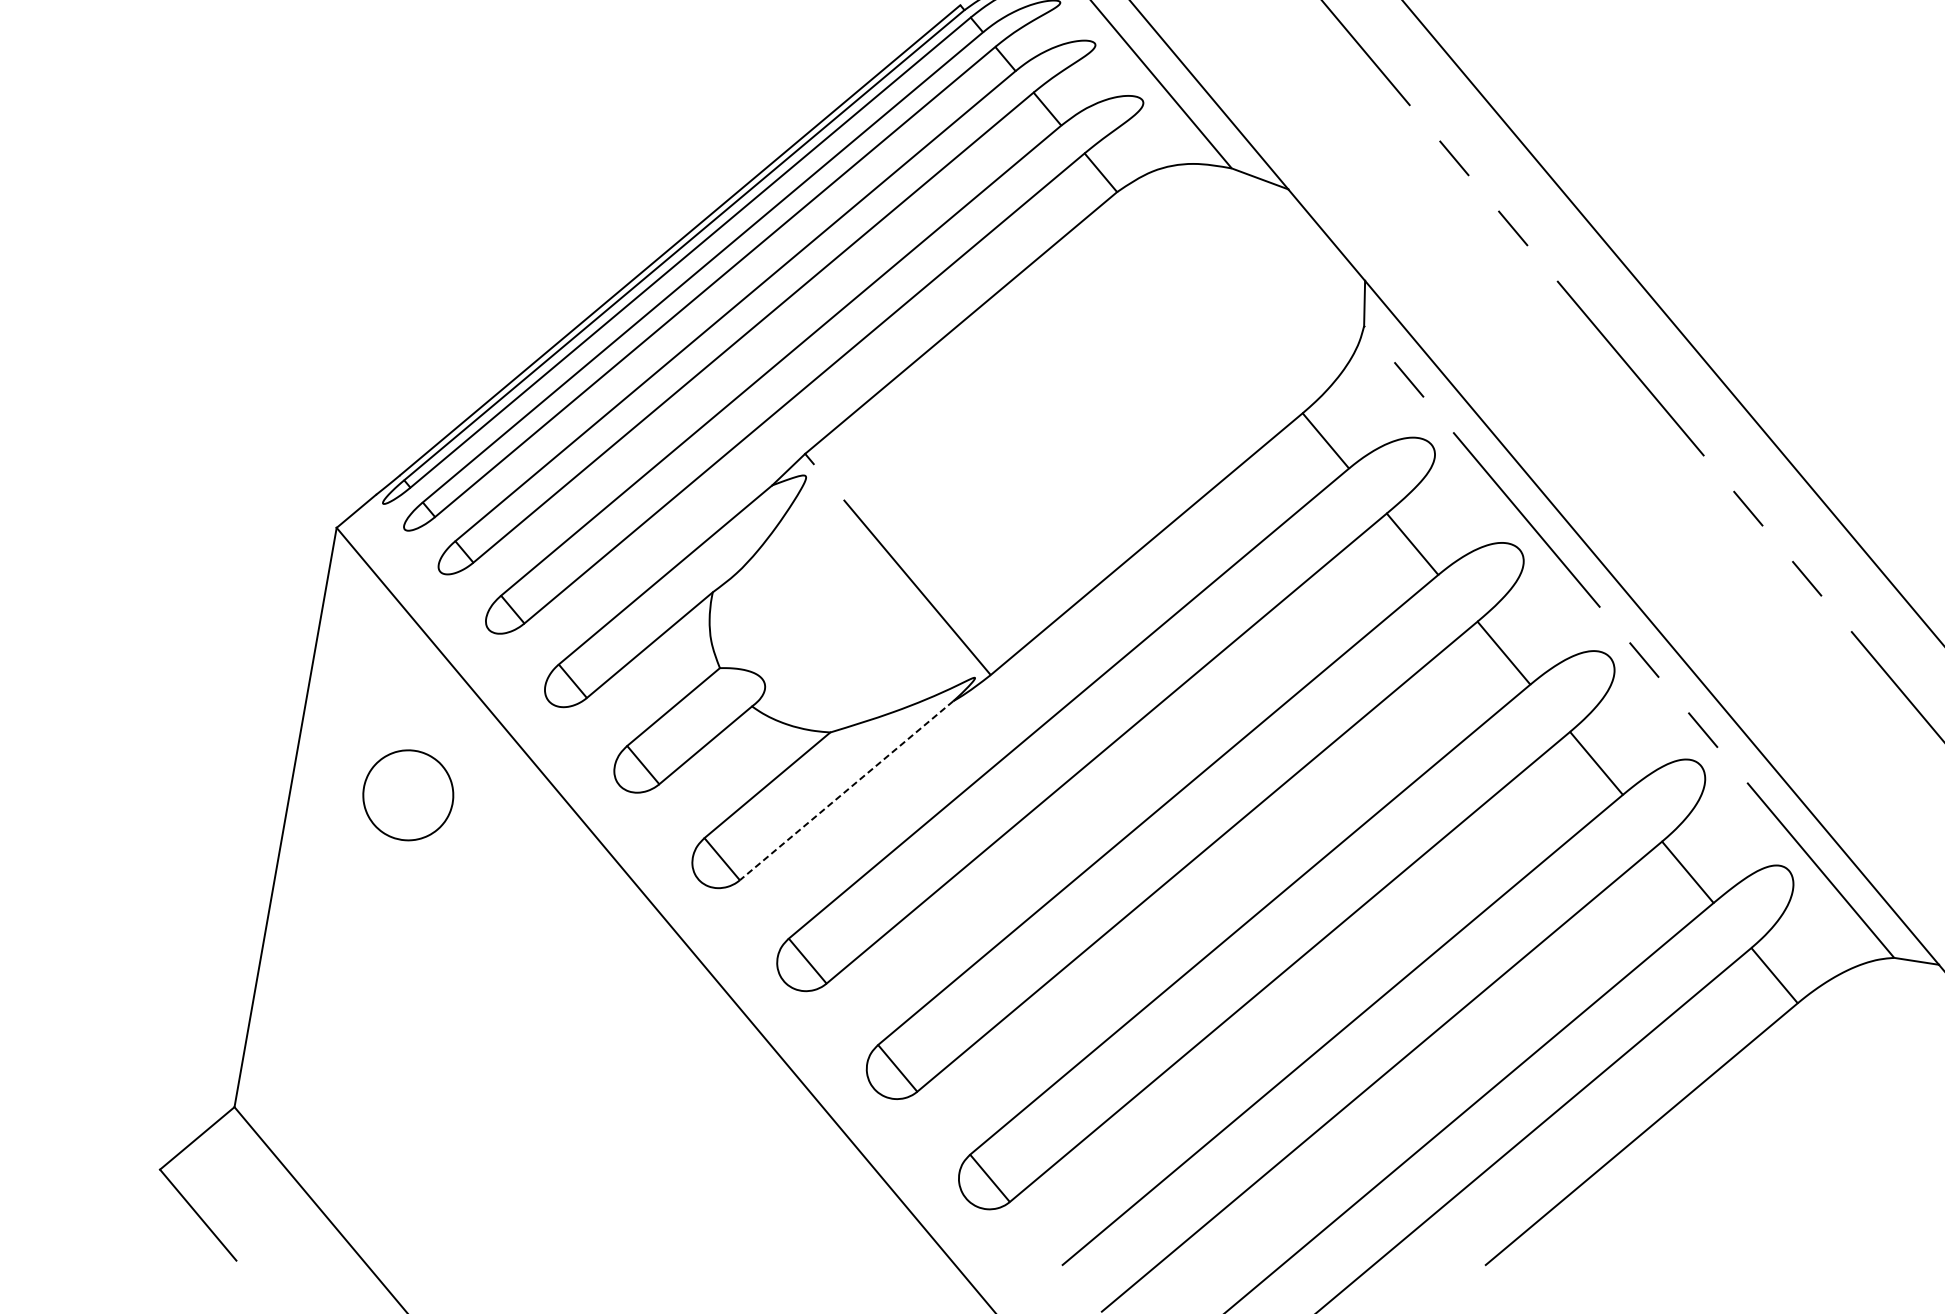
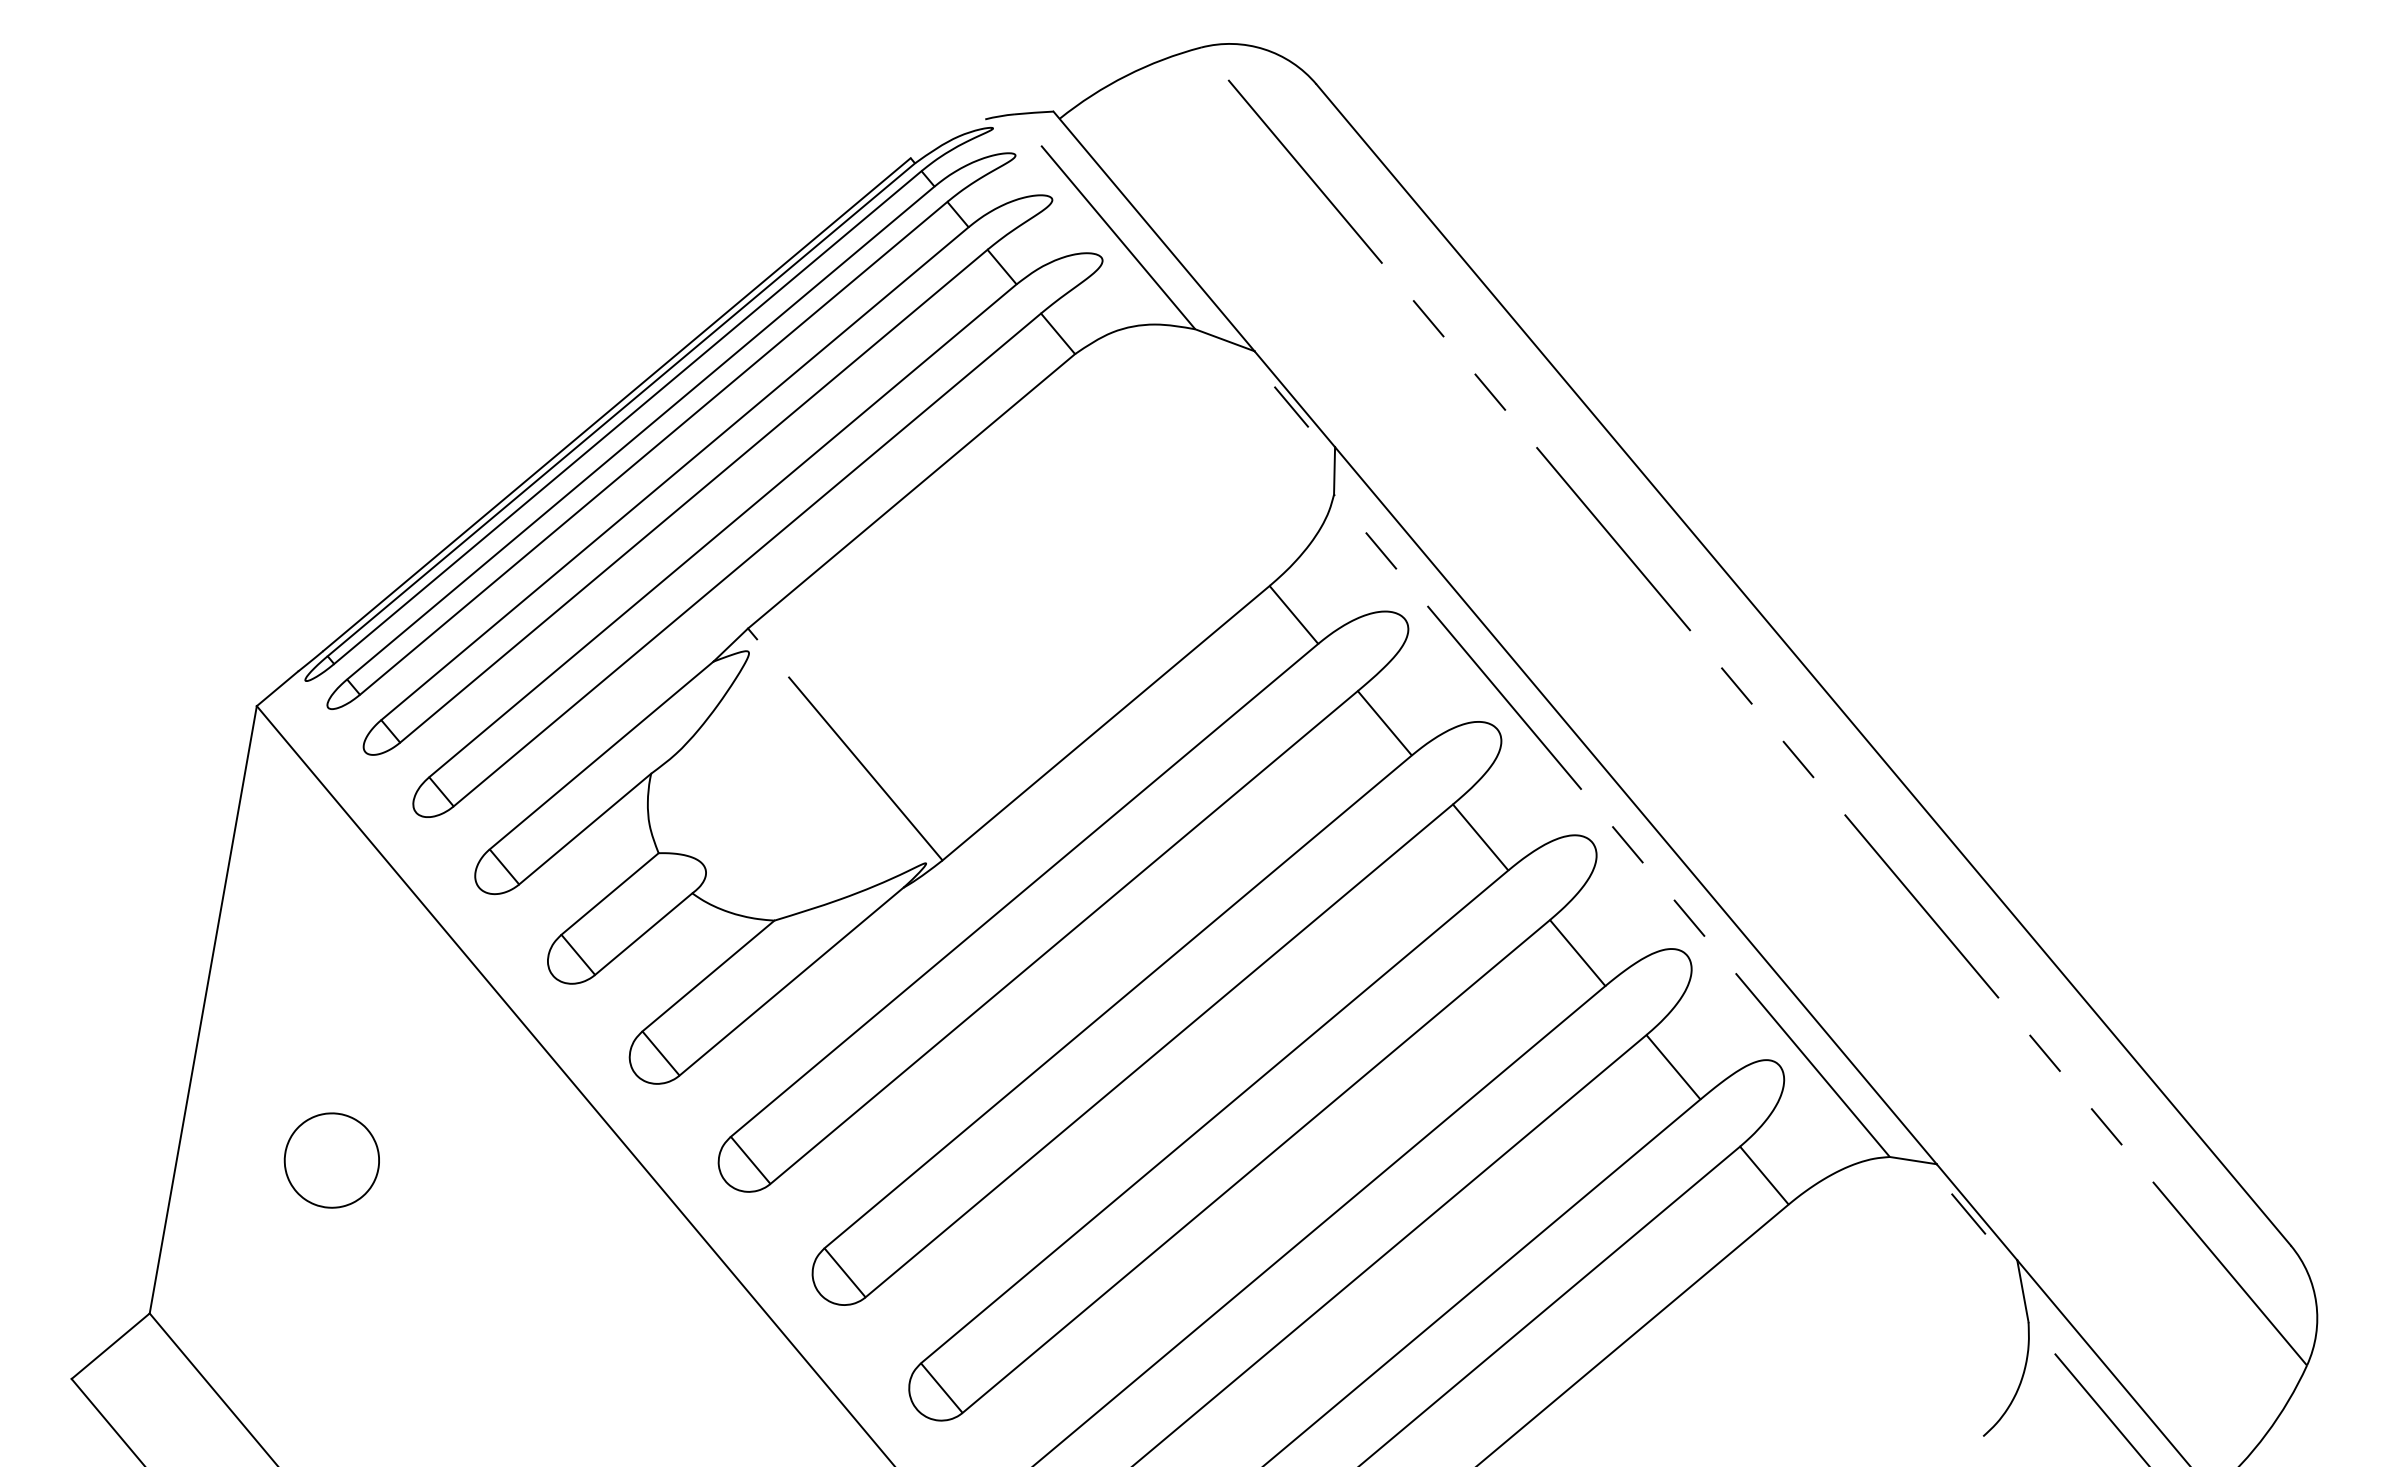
line: (1323, 242) -> (1291, 406), added
line: (846, 791) -> (791, 982), dashed -> solid
part: (407, 795) -> (331, 1160), moved

